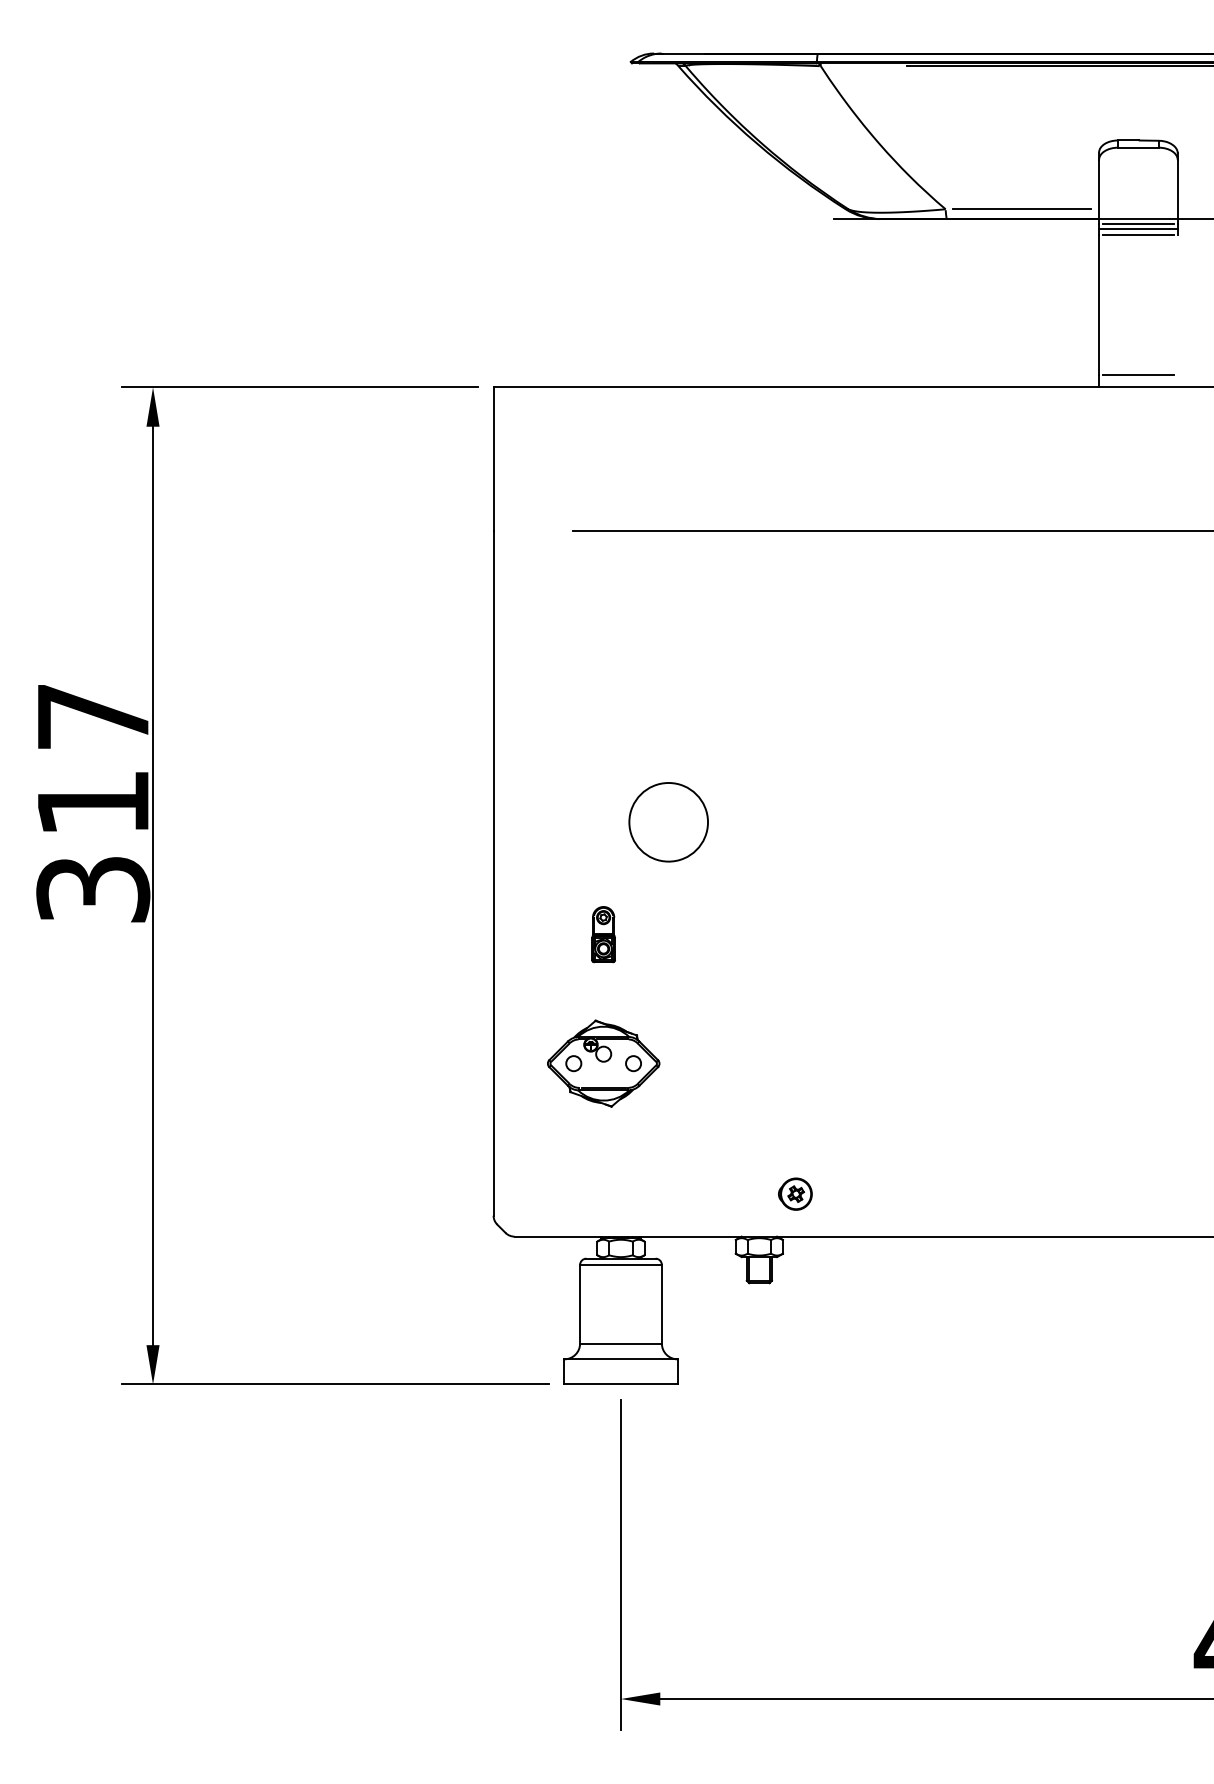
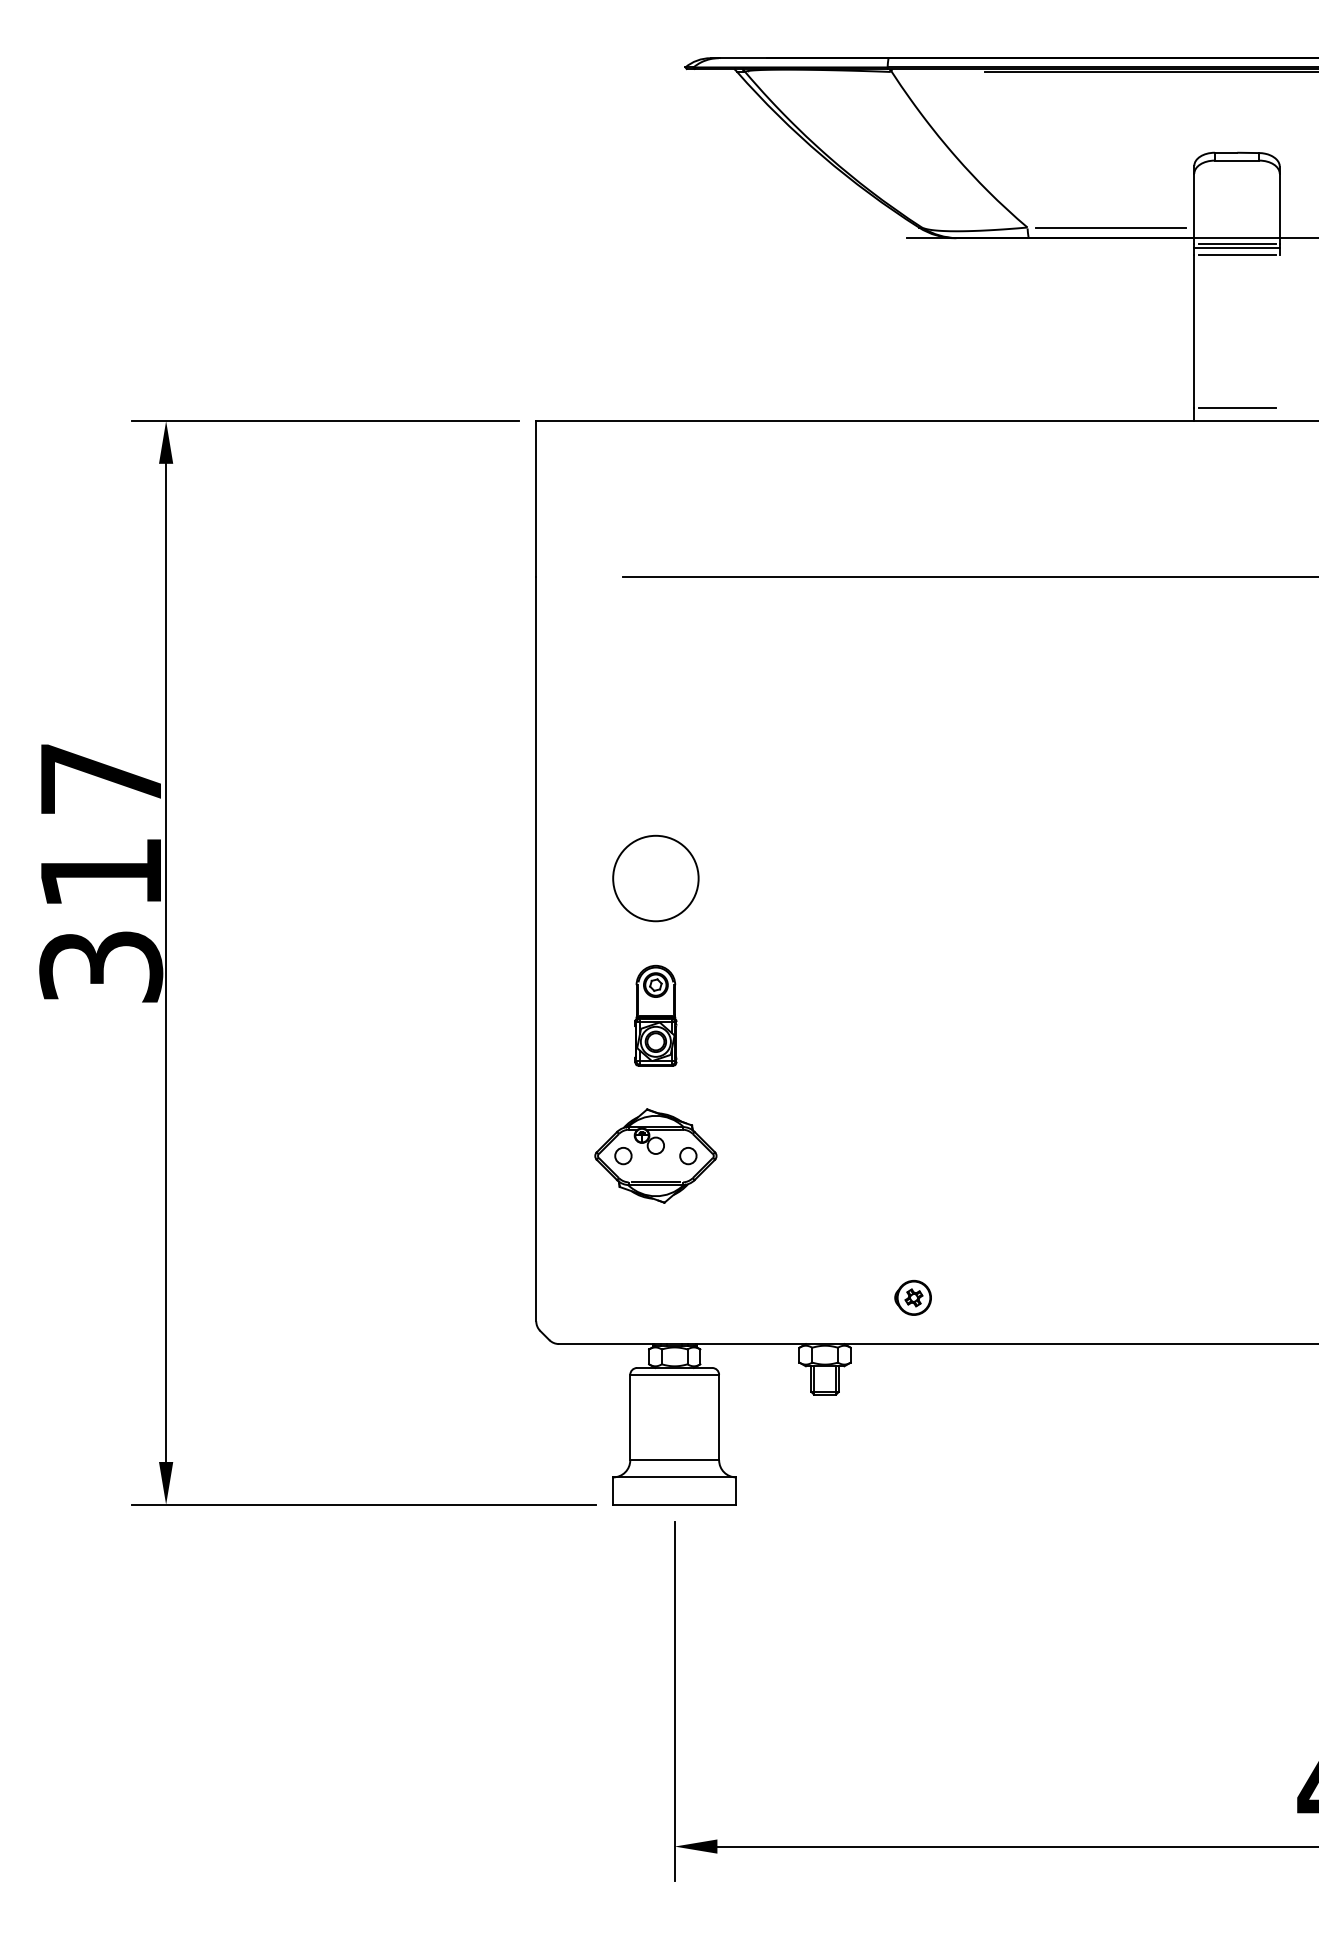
circle: (668, 822) -> (655, 878), moved
part: (603, 934) -> (655, 1015), size x1.67
part: (795, 1193) -> (913, 1297), moved

